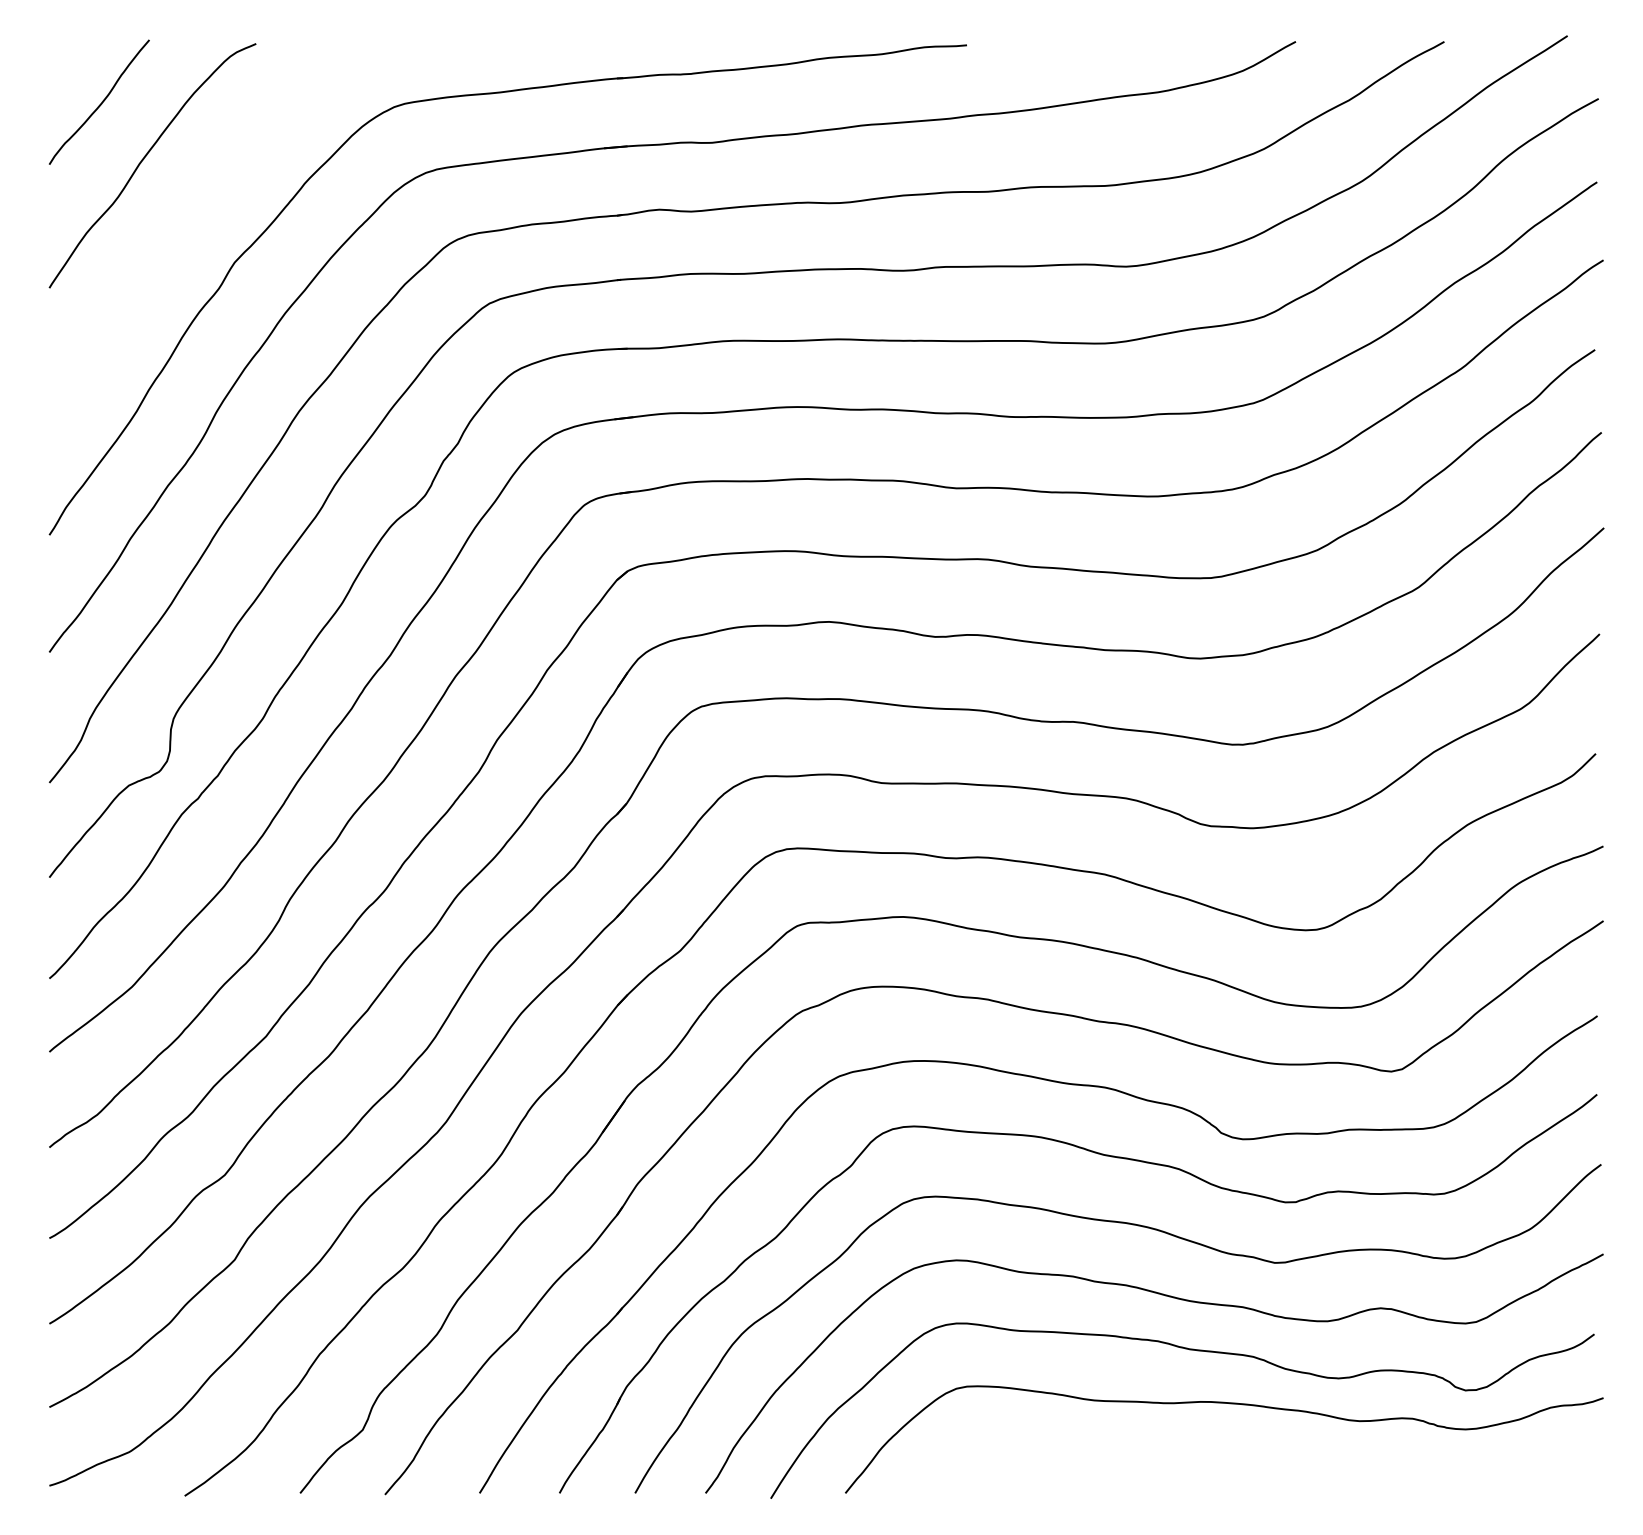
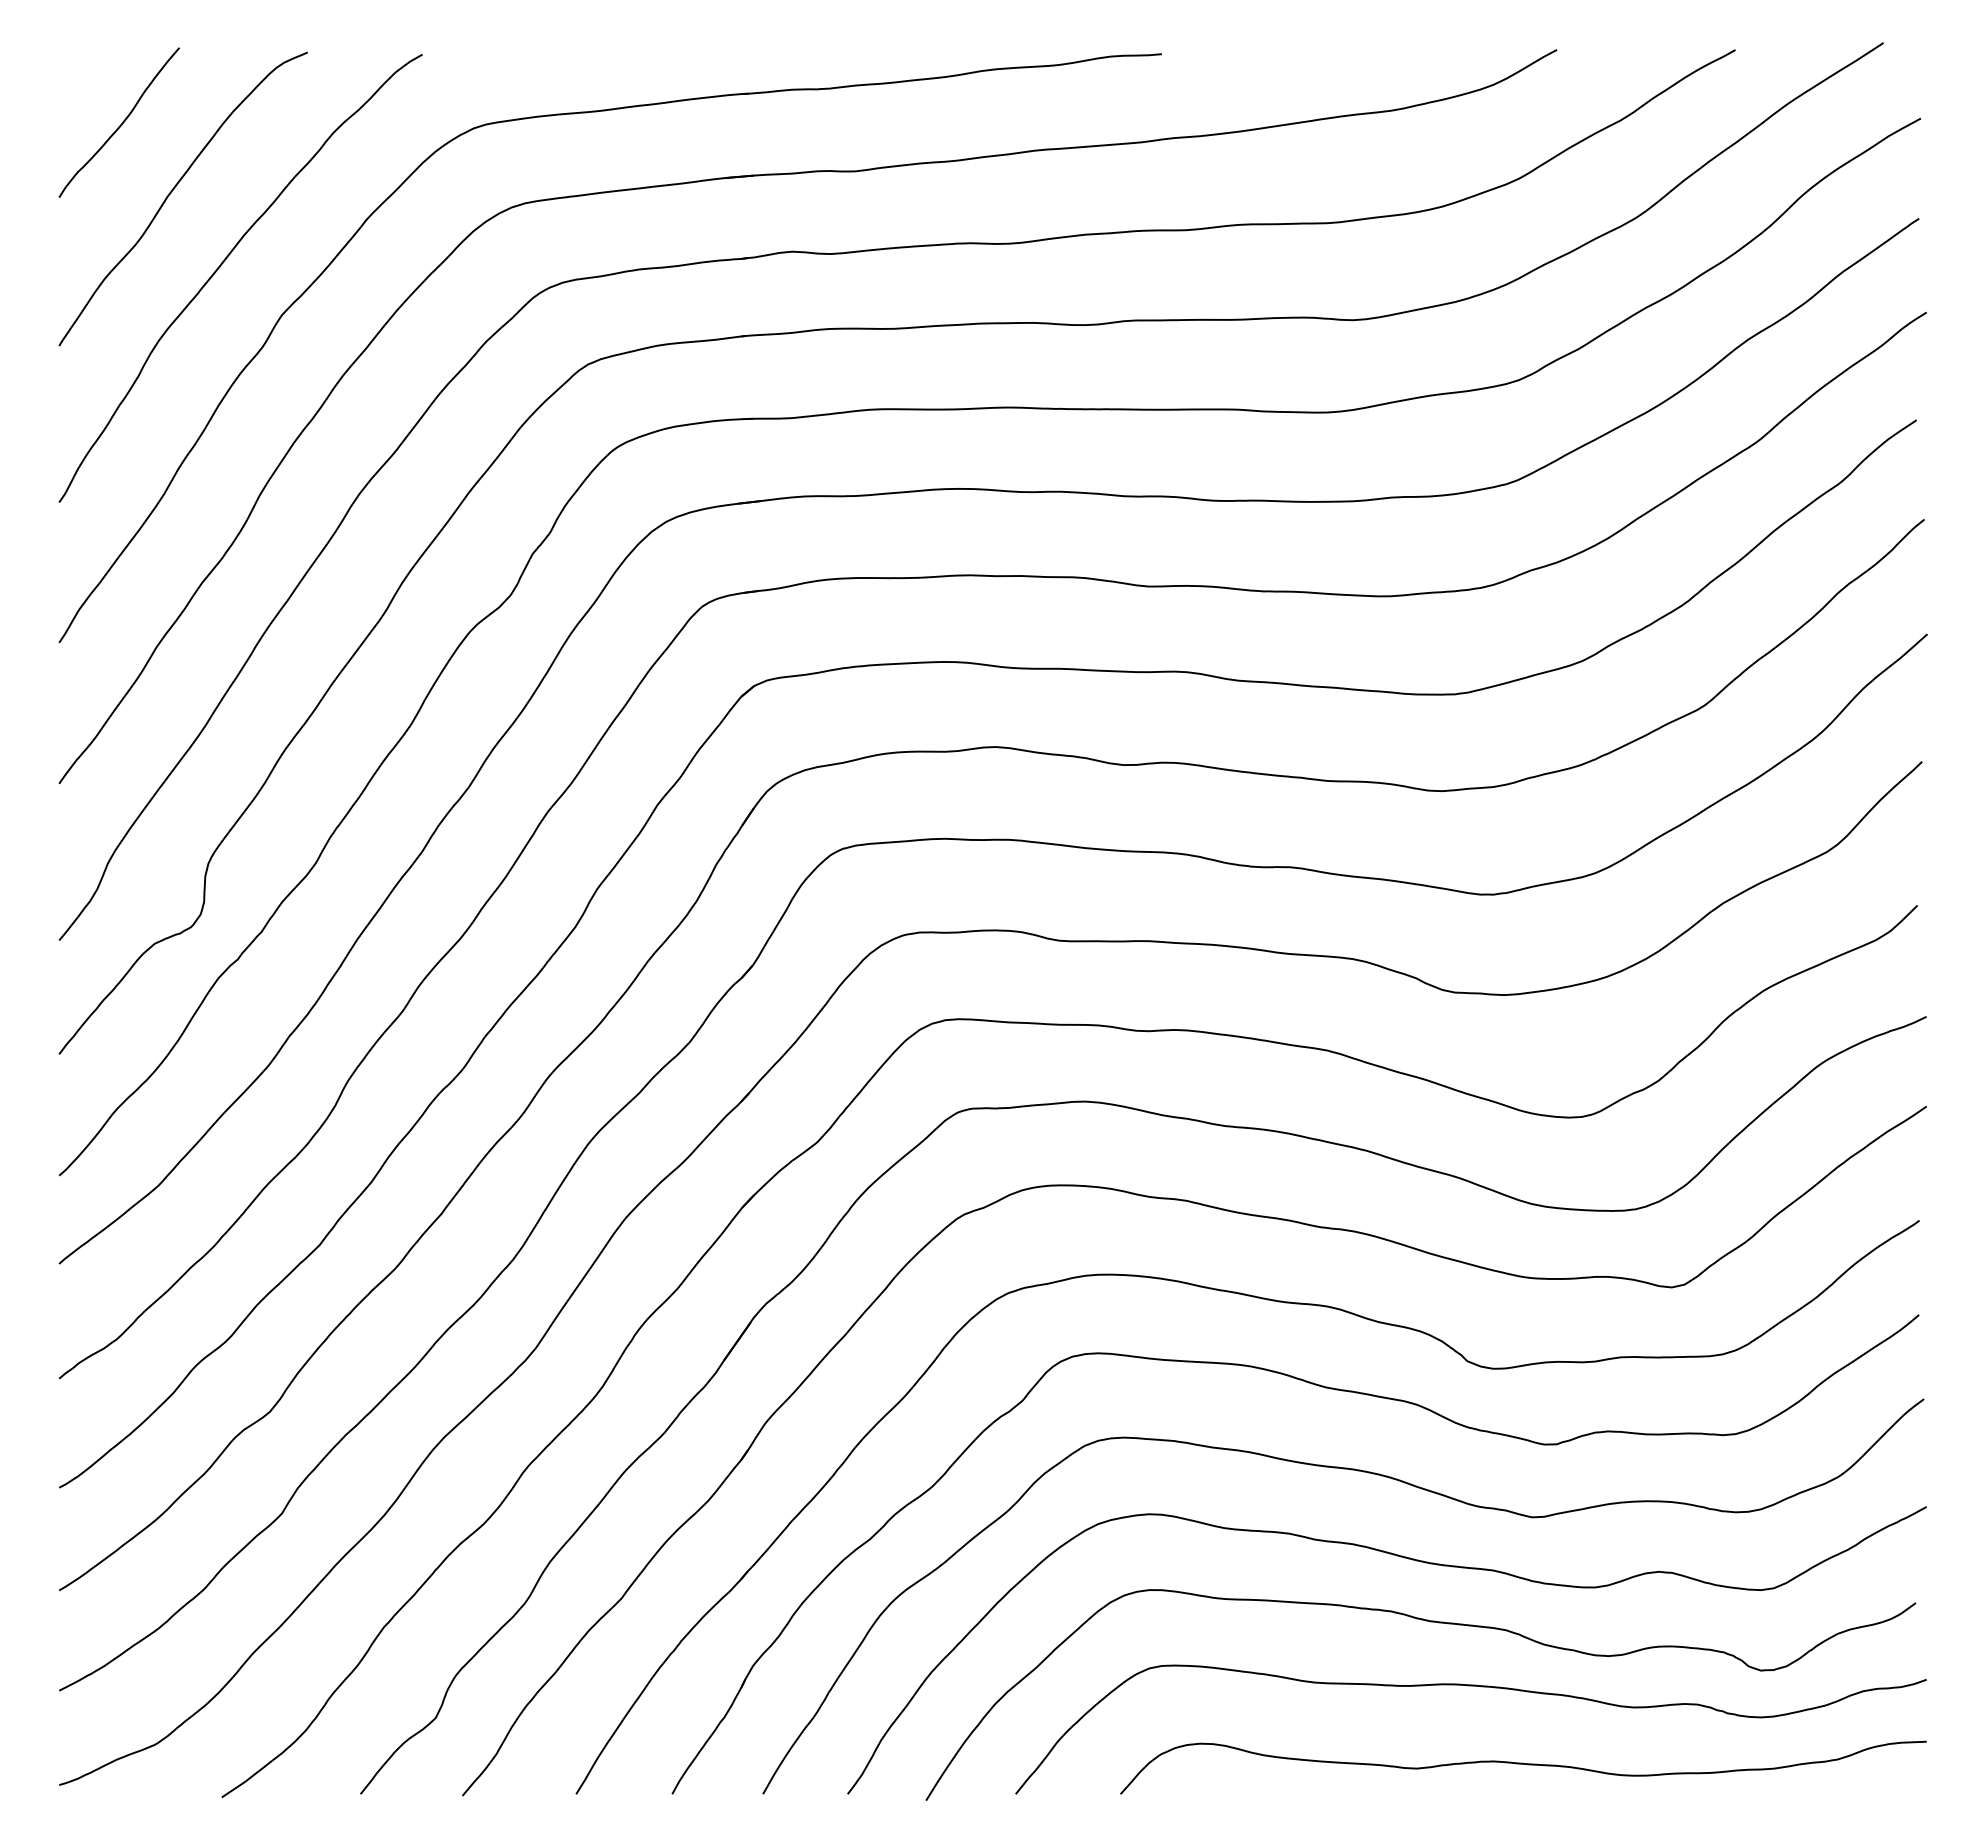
curve: (186, 218) -> (224, 262), added
curve: (1267, 1468) -> (1523, 1764), added

